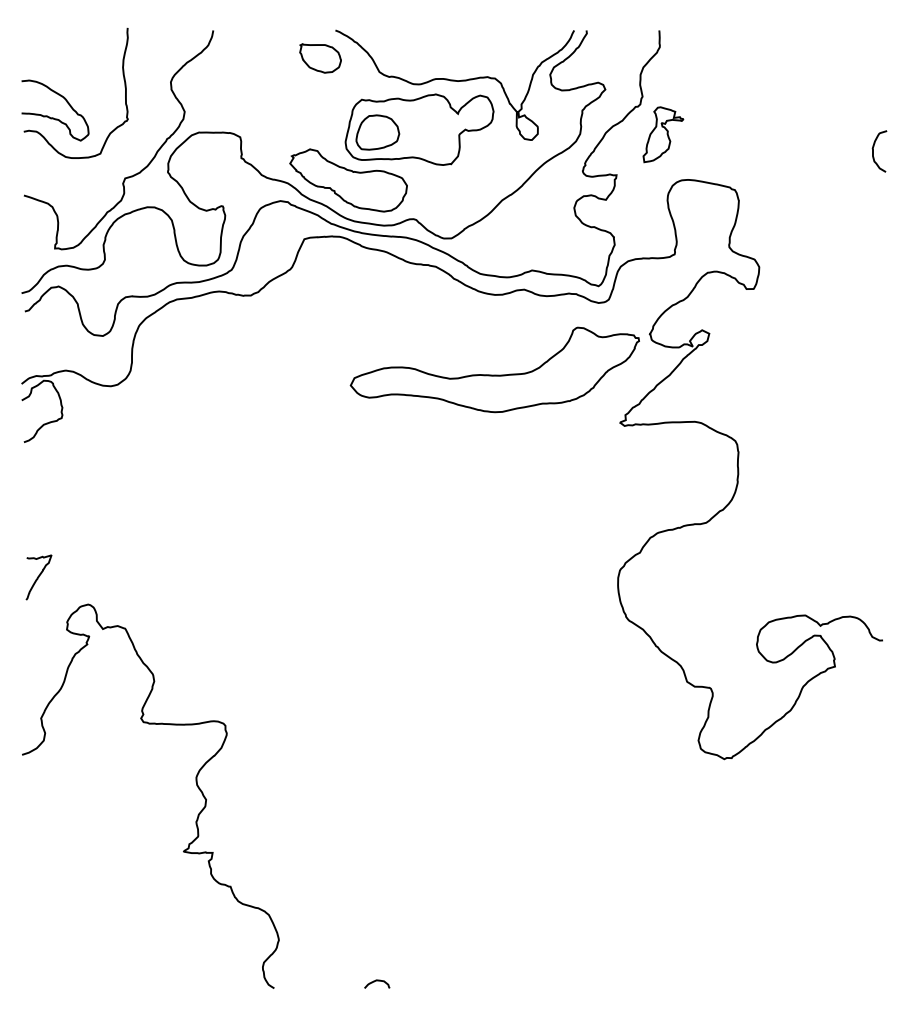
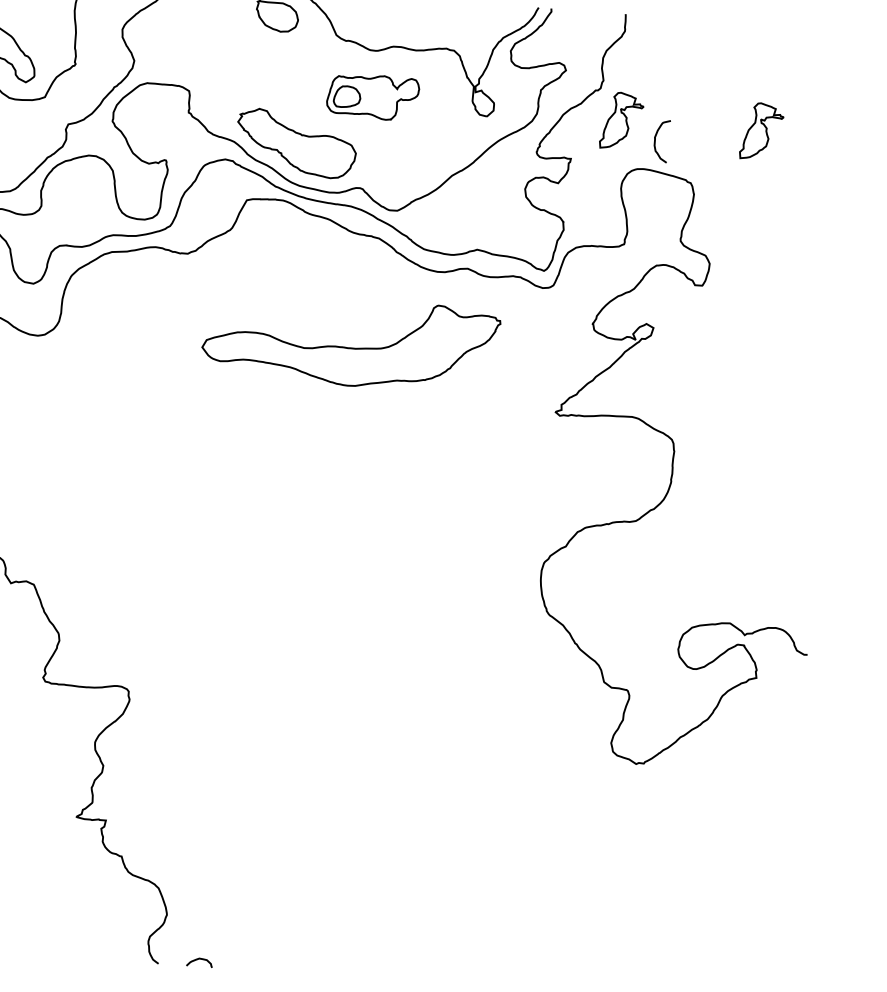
part: (419, 129) -> (372, 96), size x0.6
part: (800, 134) -> (762, 131), added
curve: (873, 151) -> (655, 140), moved
part: (494, 369) -> (350, 341), moved
curve: (377, 981) -> (200, 959), moved

